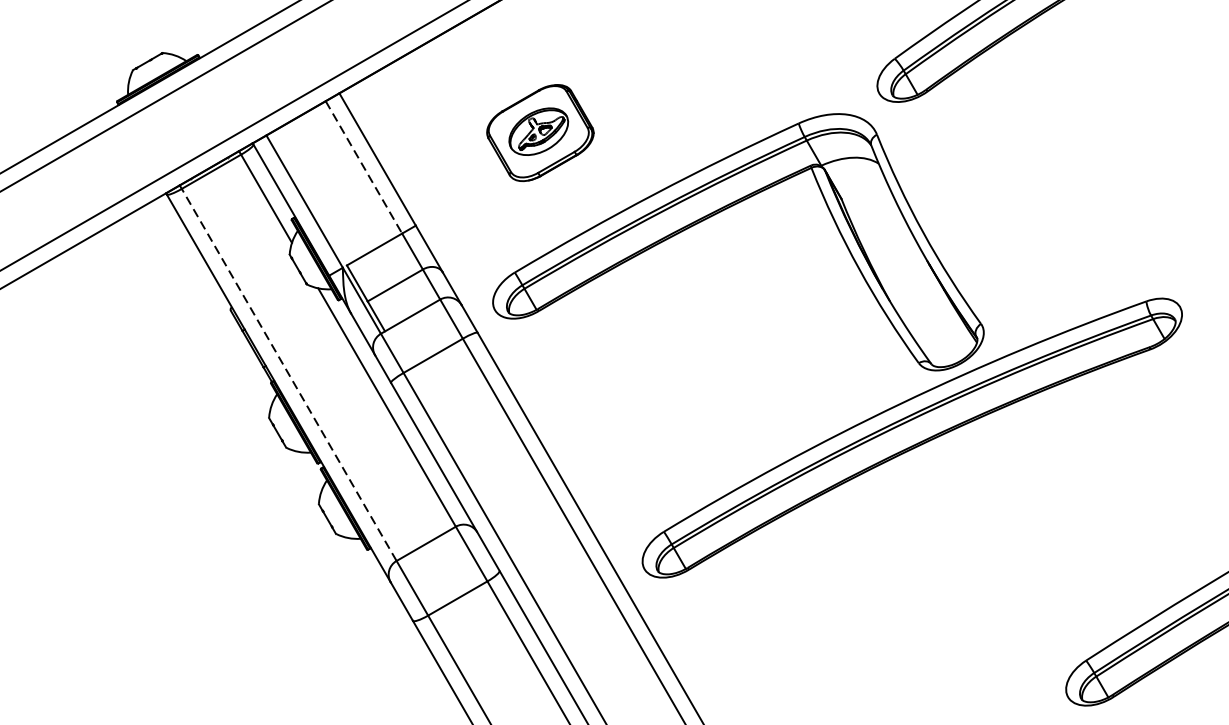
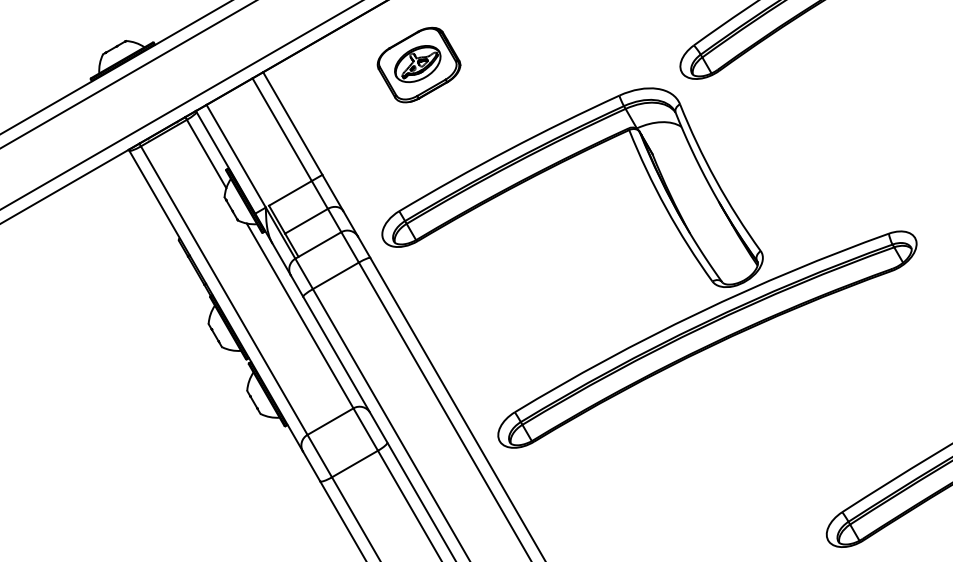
part: (539, 132) -> (418, 64), moved
line: (364, 168) -> (282, 130), dashed -> solid
line: (289, 374) -> (224, 290), dashed -> solid

